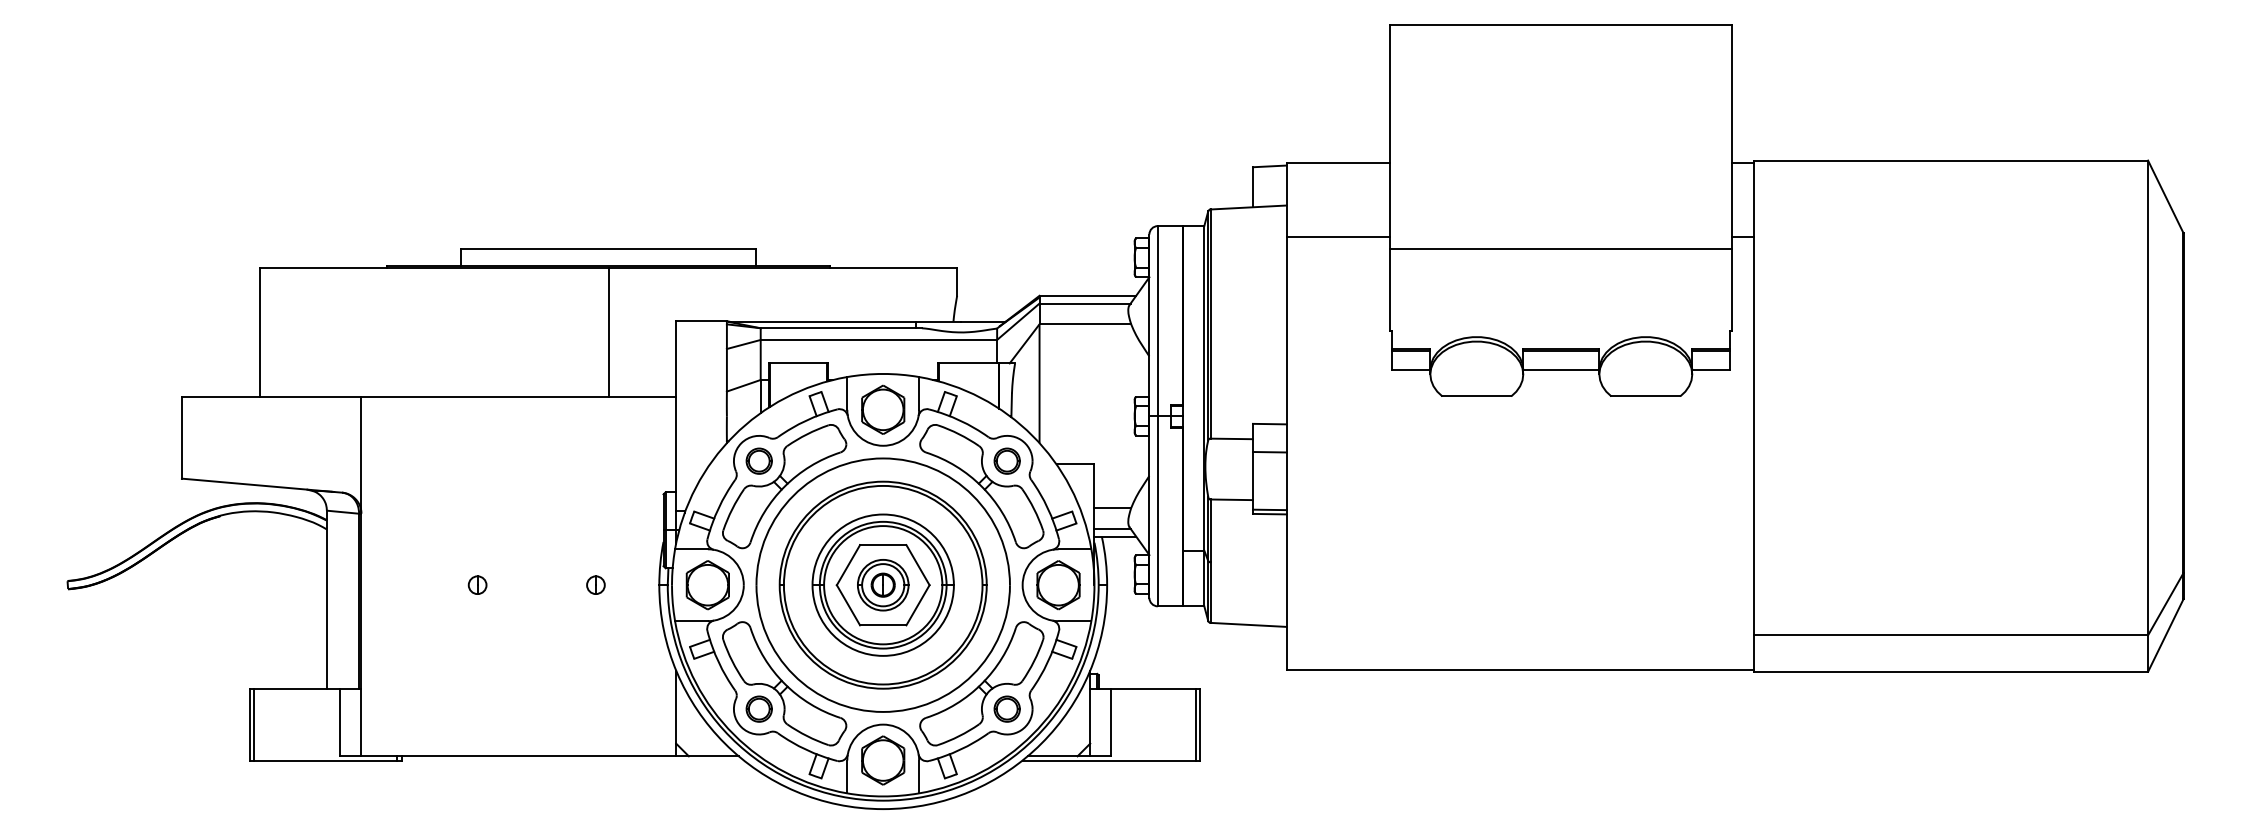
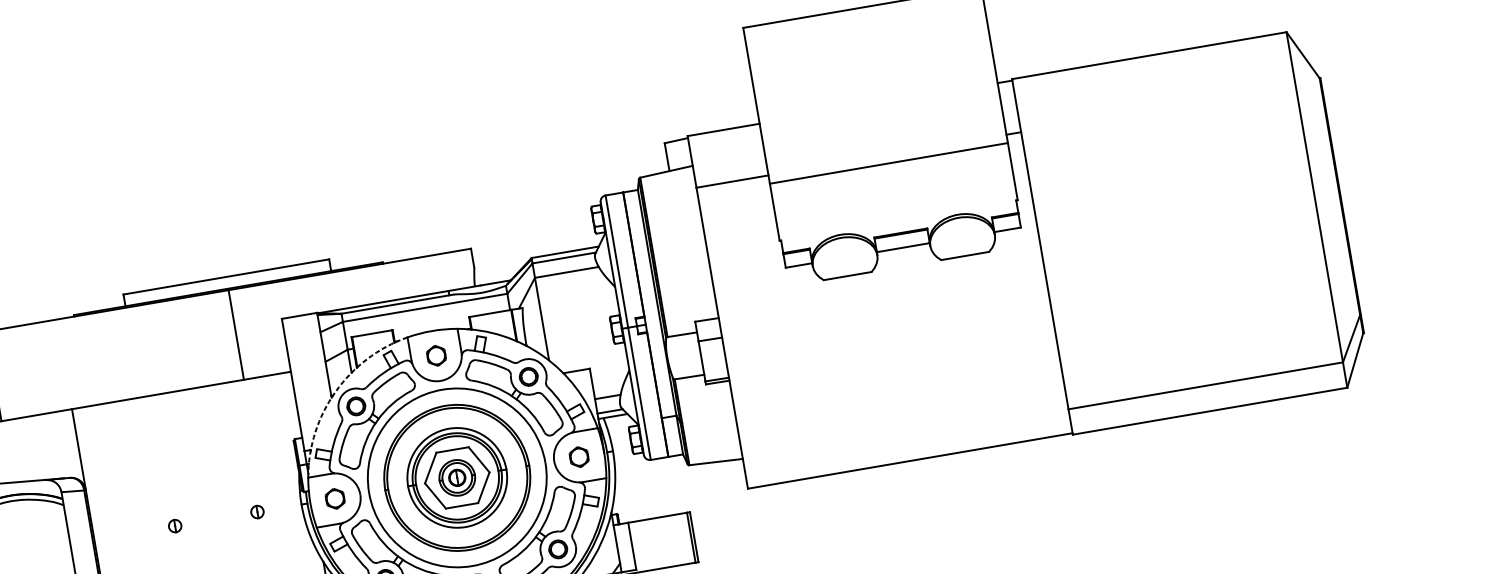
part: (883, 409) -> (436, 355), size x0.6
arc: (733, 435) -> (335, 391), solid -> dashed
part: (707, 585) -> (335, 499), size x0.6
part: (1058, 585) -> (579, 457), size x0.6

